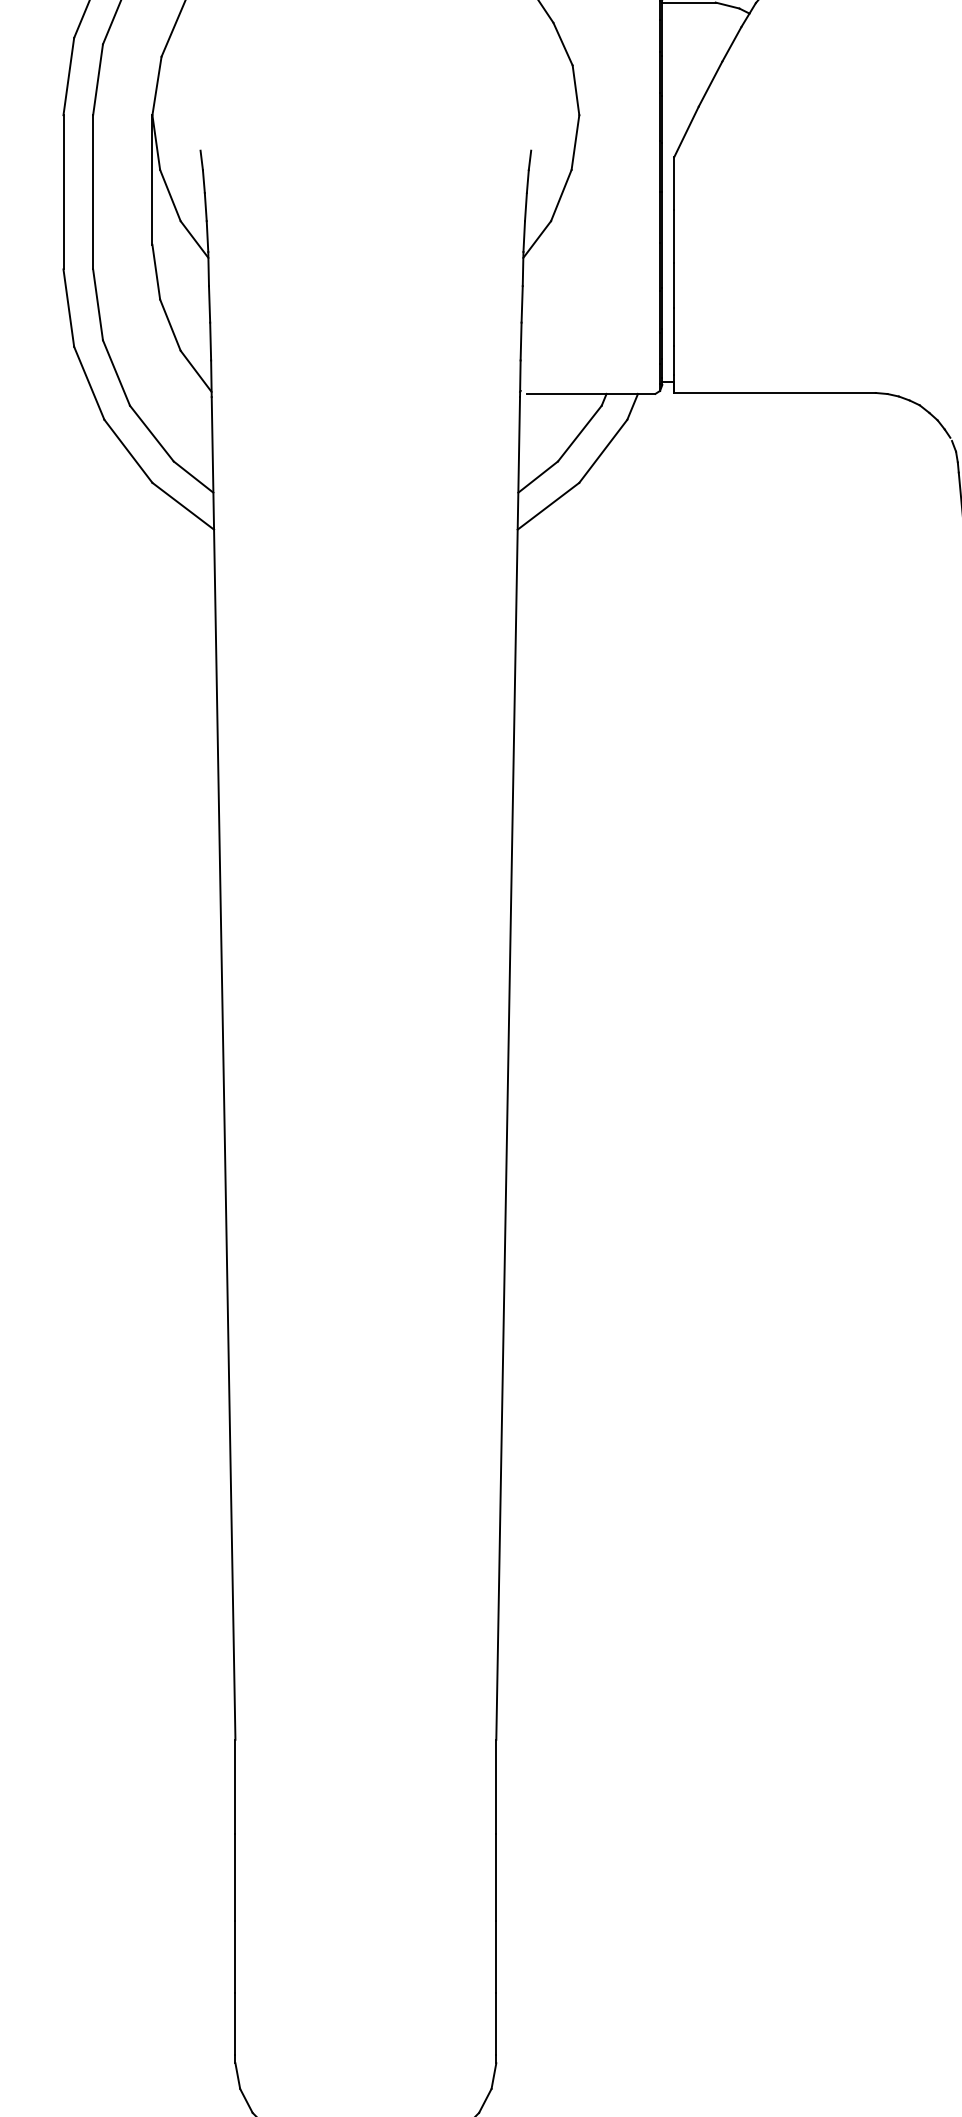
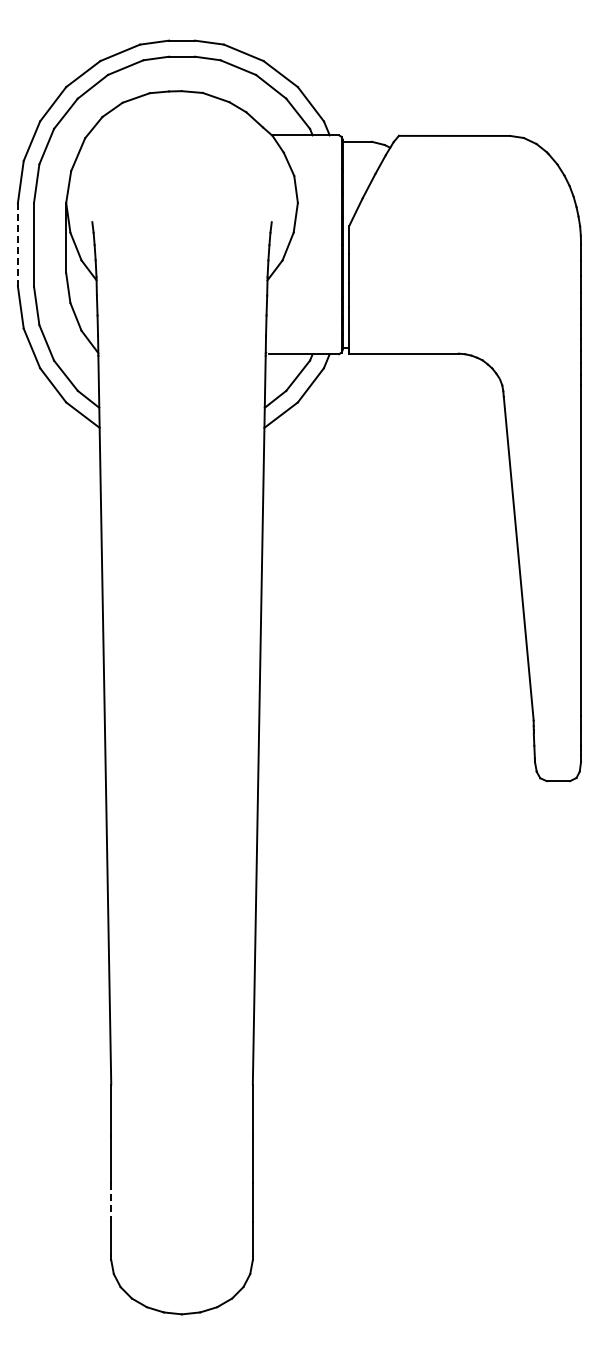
line: (62, 191) -> (17, 244), solid -> dashed
line: (235, 1957) -> (111, 1202), solid -> dashed

